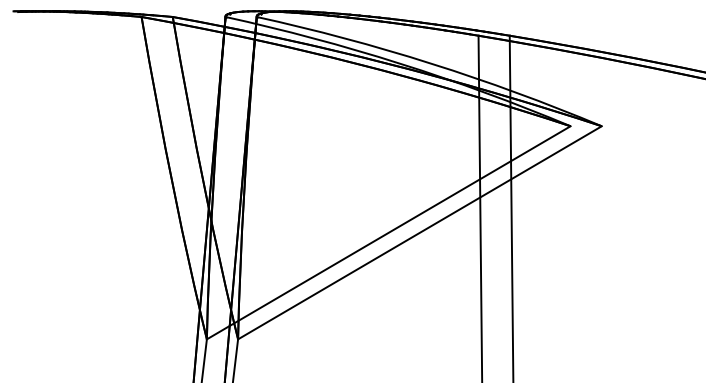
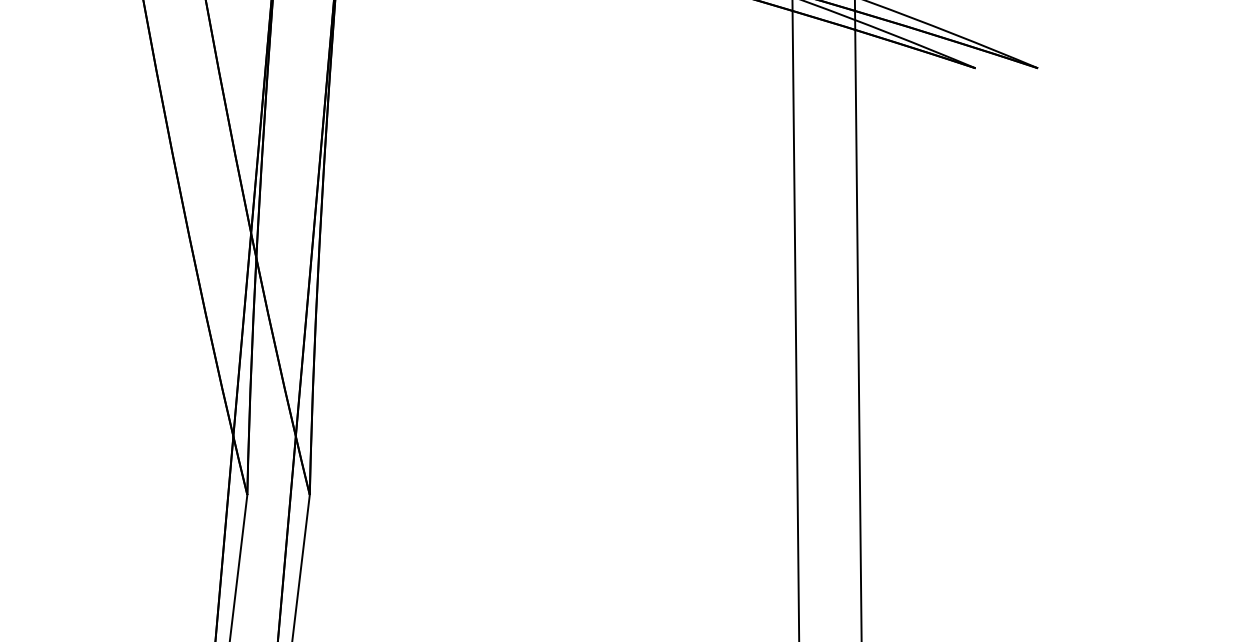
line: (388, 232) -> (610, 281), removed
line: (419, 232) -> (673, 281), removed

